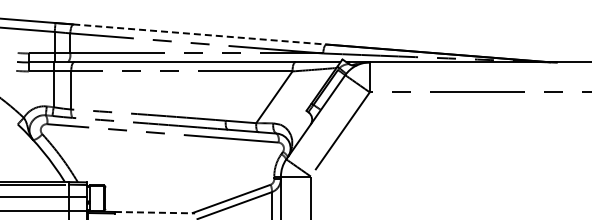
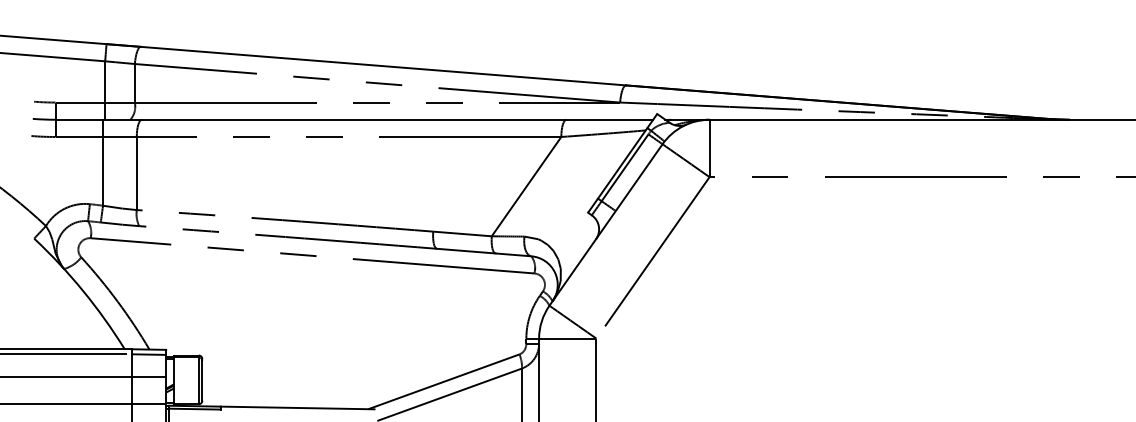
line: (199, 34) -> (382, 66), dashed -> solid
line: (155, 212) -> (298, 407), dashed -> solid

